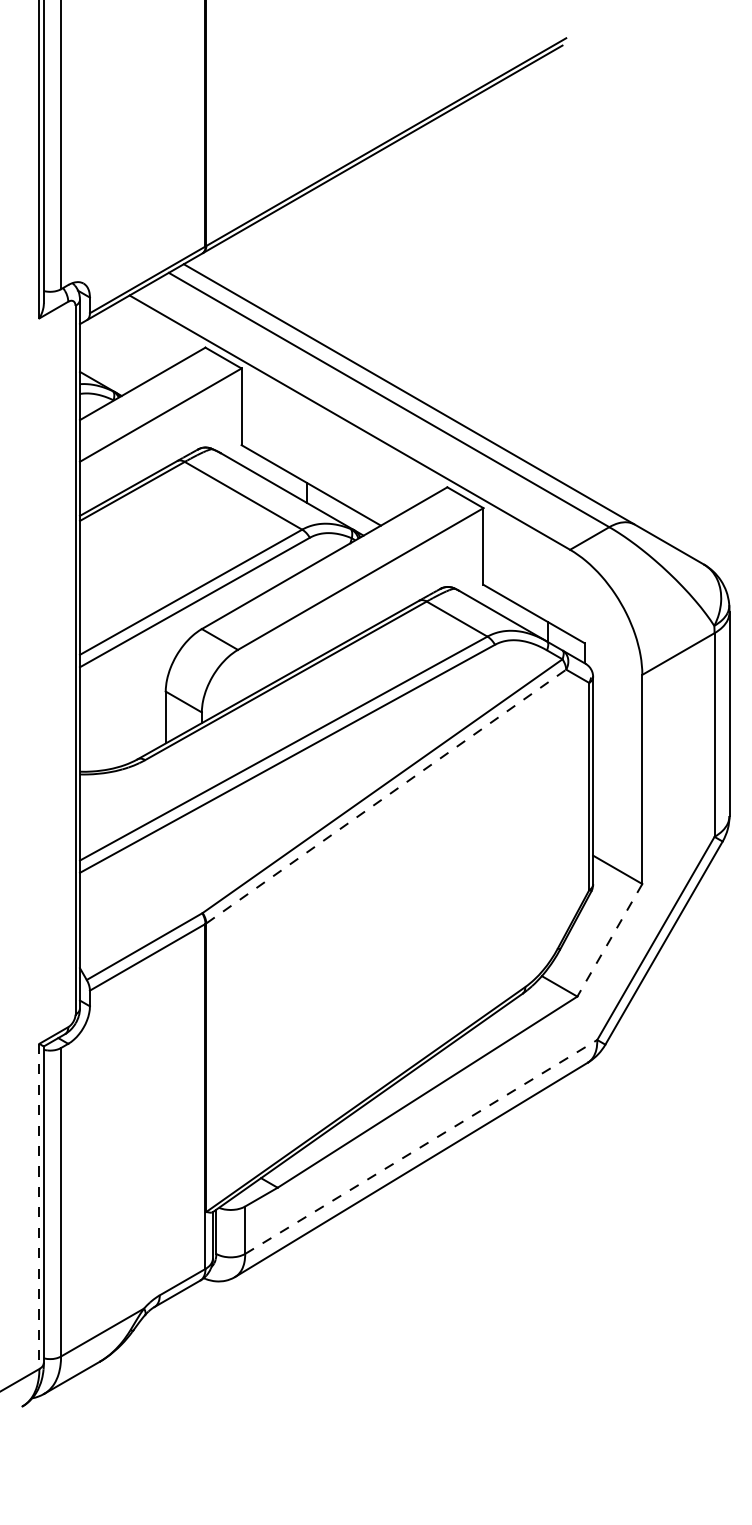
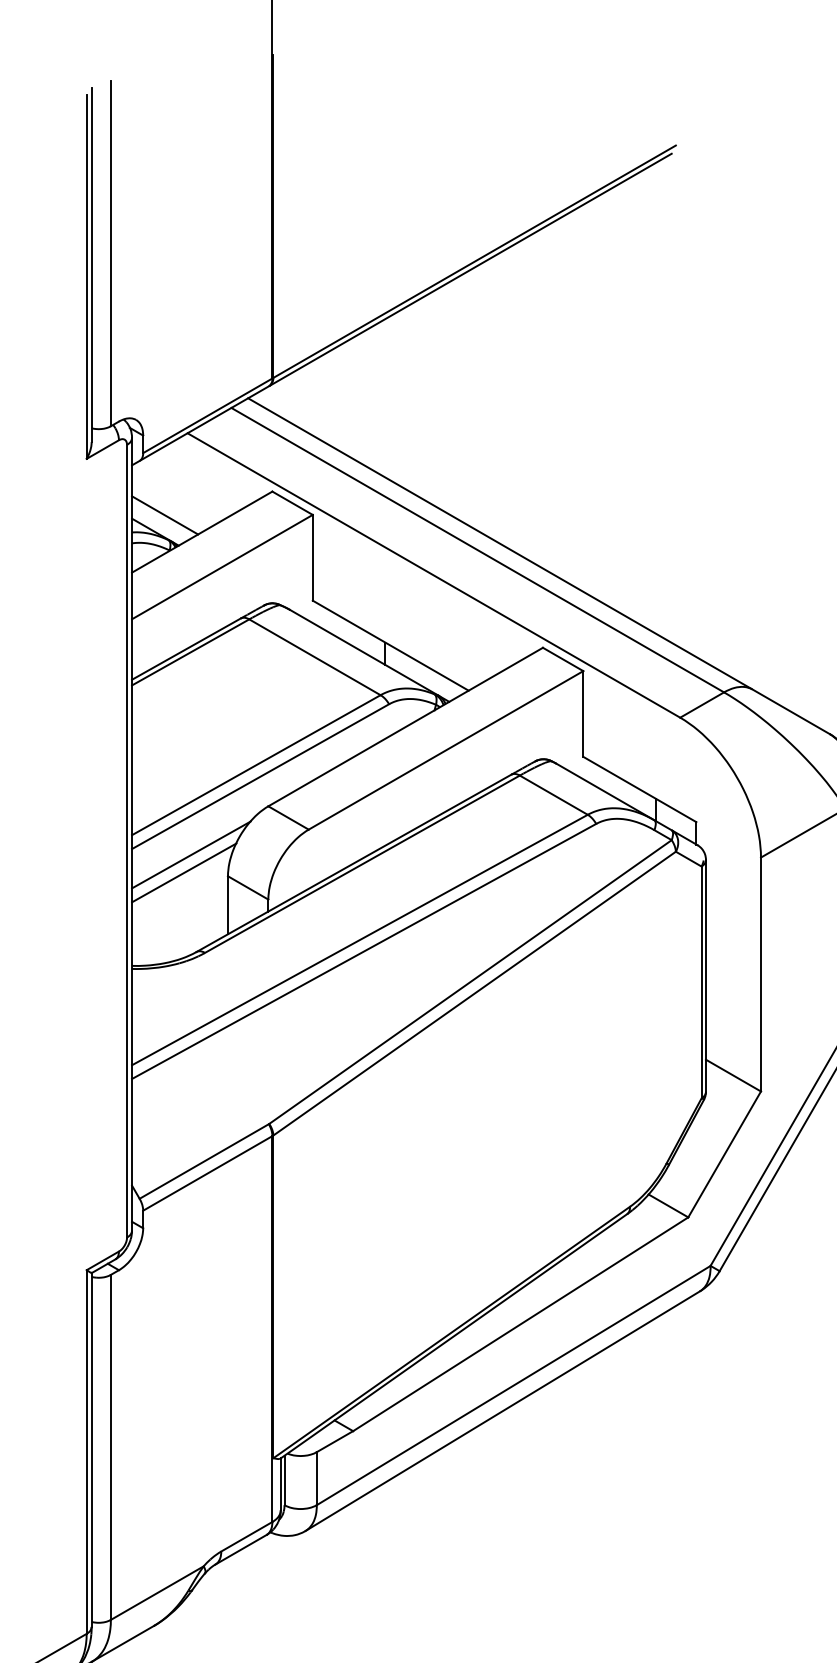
line: (109, 368) -> (165, 514), added
line: (132, 672) -> (190, 854), added
line: (126, 688) -> (184, 872), added
line: (386, 796) -> (474, 993), dashed -> solid
line: (609, 940) -> (724, 1154), dashed -> solid
line: (421, 1146) -> (514, 1385), dashed -> solid
line: (39, 1206) -> (86, 1452), dashed -> solid

